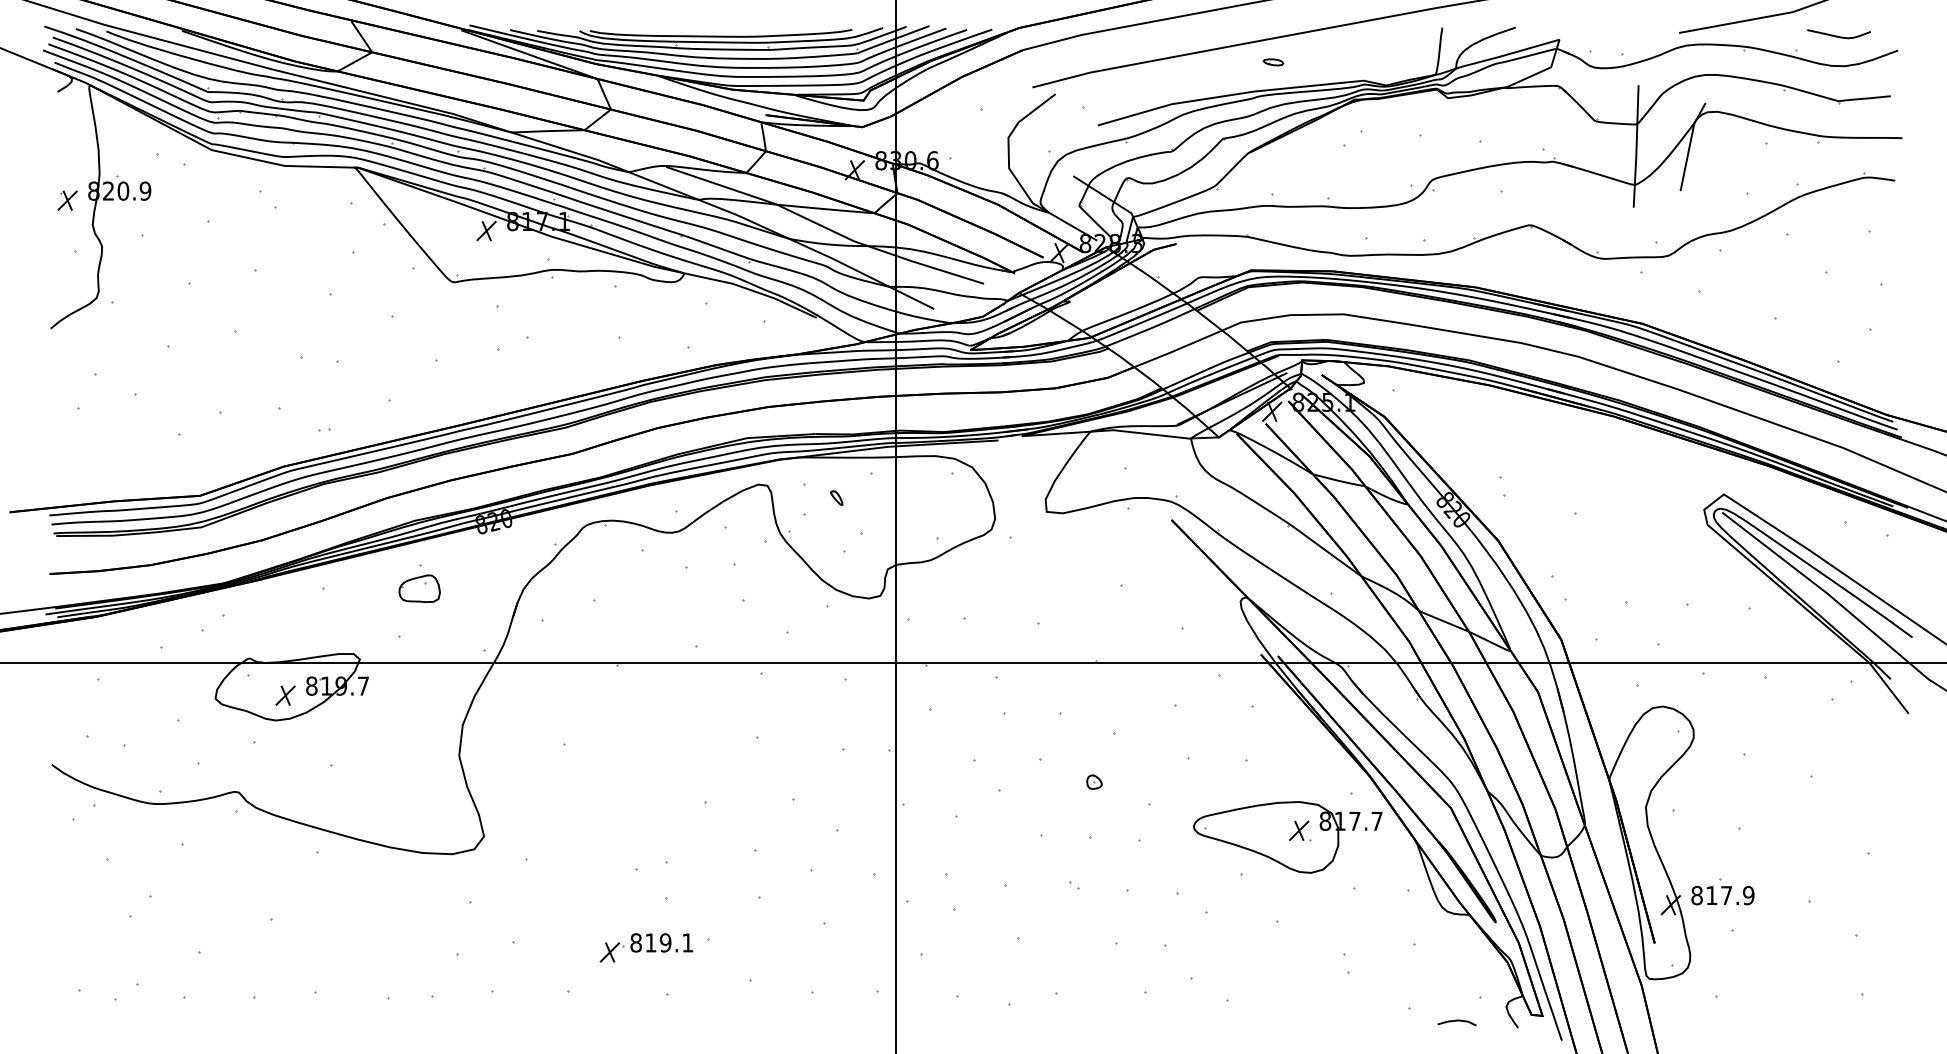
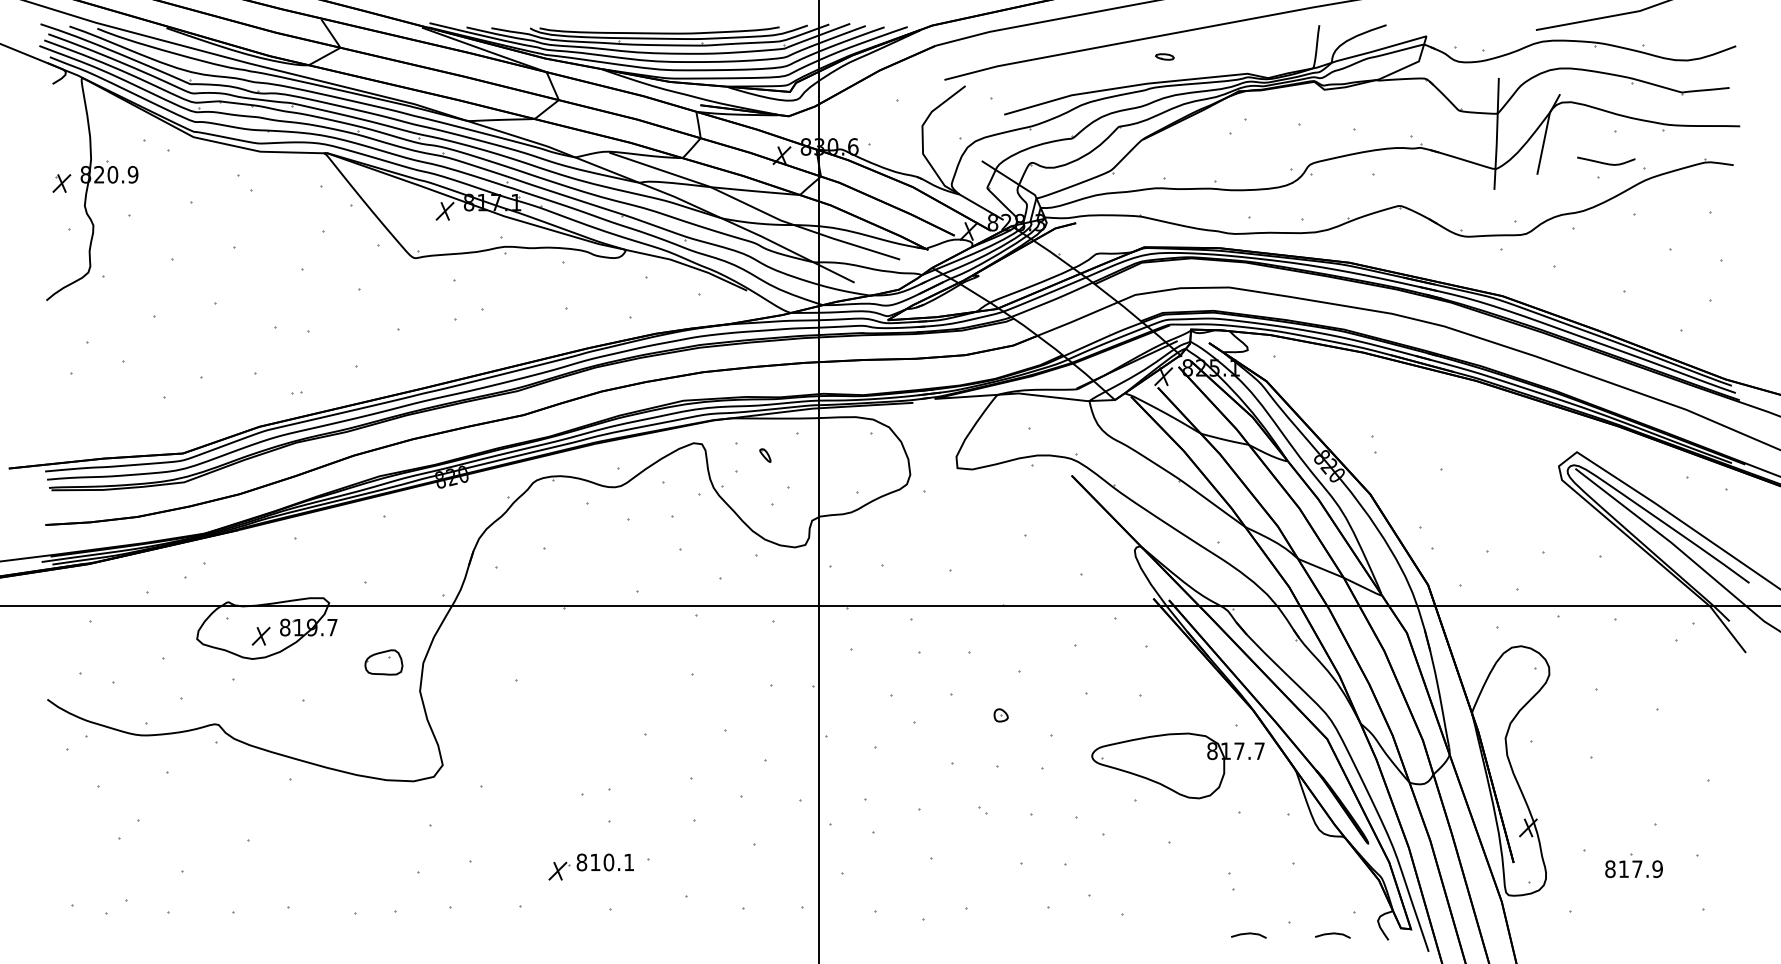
curve: (1838, 35) -> (1605, 162), moved
part: (419, 588) -> (383, 662), moved
part: (1300, 830) -> (1189, 759), removed
part: (1722, 891) -> (1633, 865), moved
text: (665, 942) -> (608, 862), 819.1 -> 810.1
line: (1364, 1021) -> (1248, 934), added

